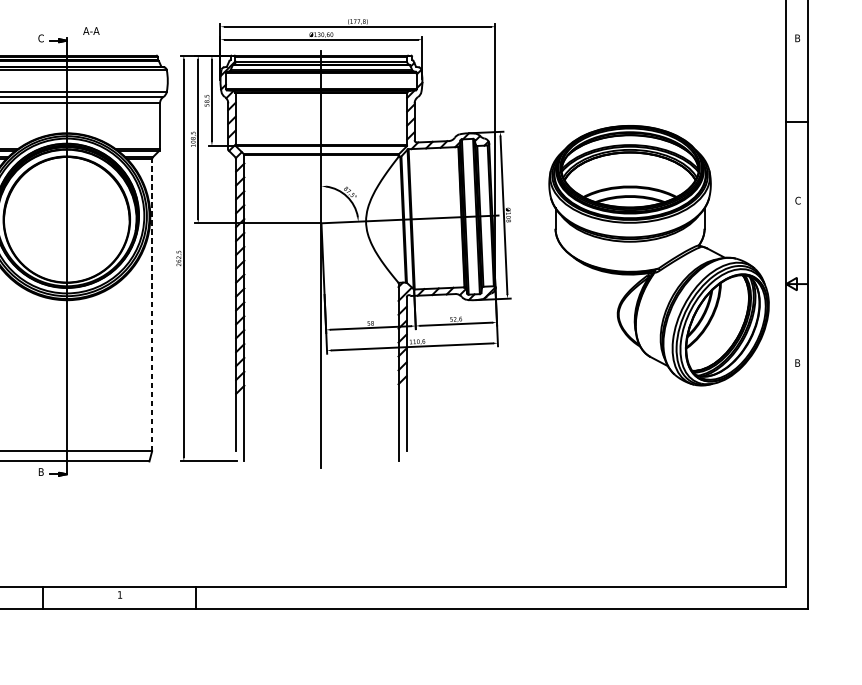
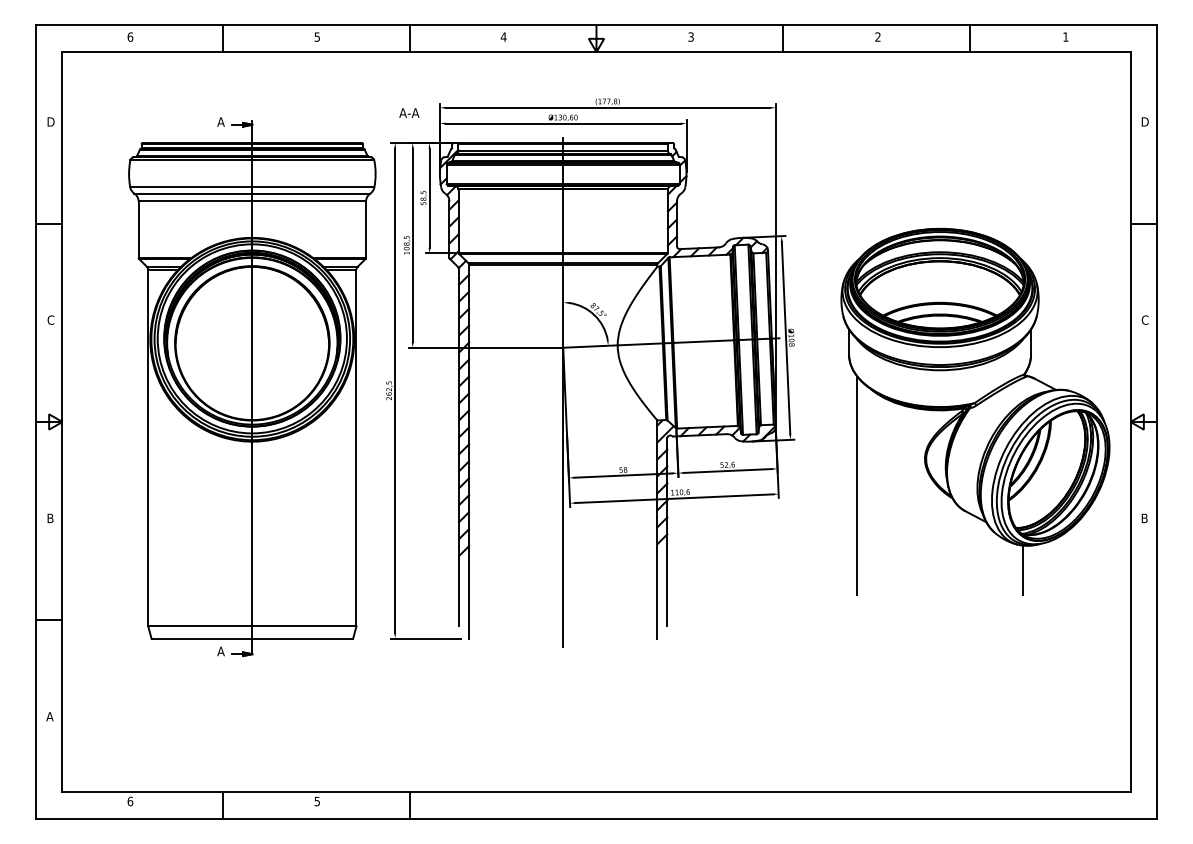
text: (91, 30) -> (409, 112), moved
text: (40, 37) -> (220, 121), C -> A
text: (798, 37) -> (1145, 121), B -> D
line: (152, 304) -> (356, 447), dashed -> solid
line: (561, 336) -> (856, 485), added
line: (698, 405) -> (1023, 570), added
text: (40, 472) -> (220, 651), B -> A
text: (119, 594) -> (316, 801), 1 -> 5

